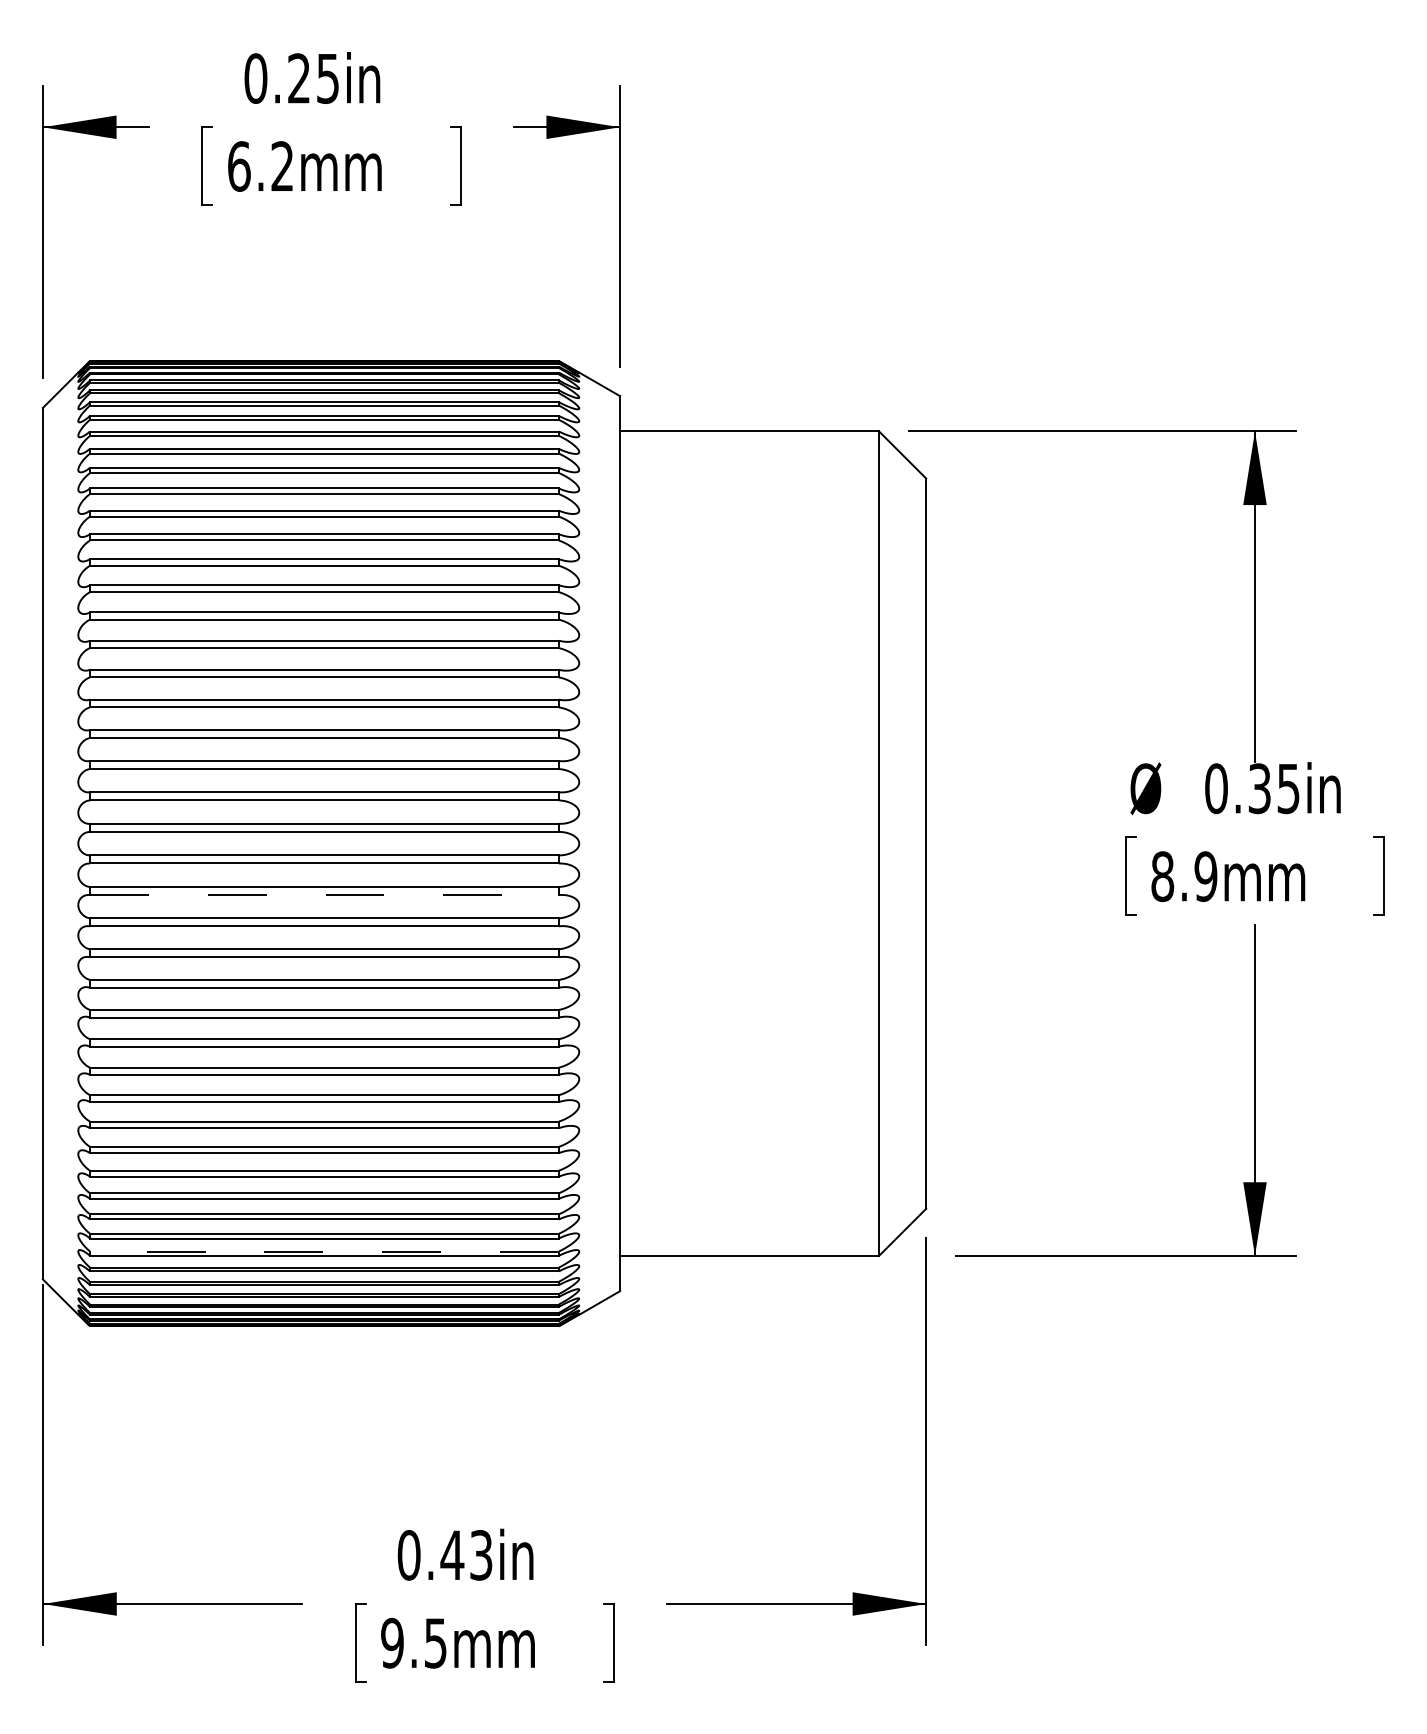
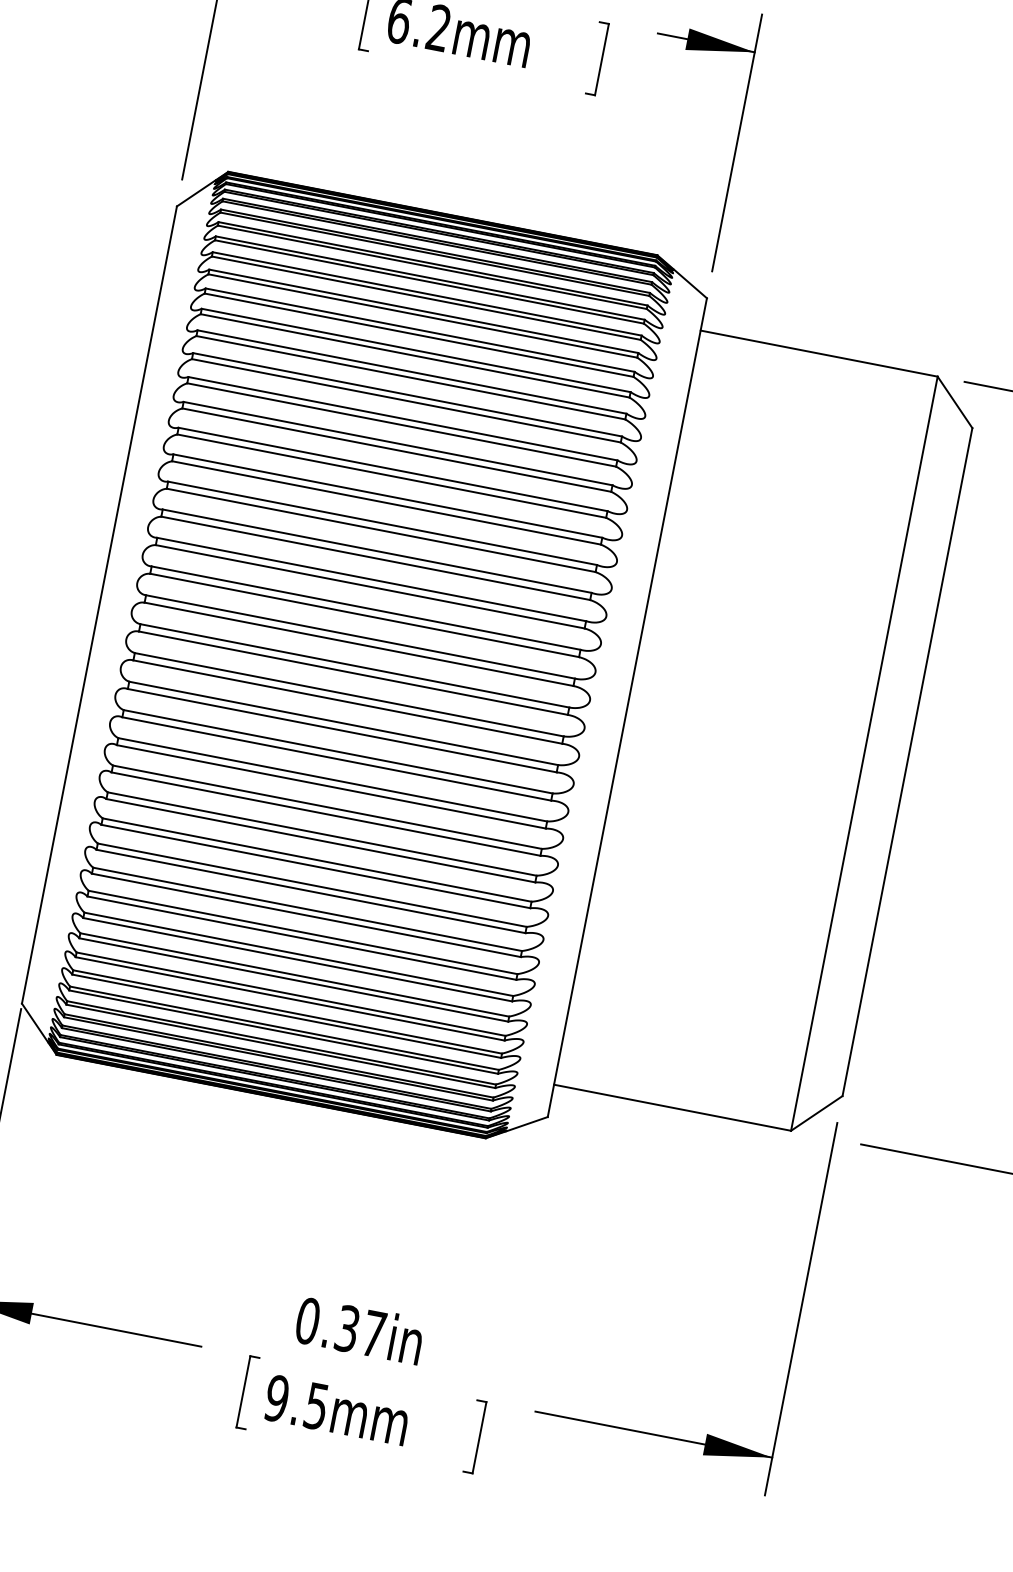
line: (324, 895) -> (347, 702), dashed -> solid
line: (323, 1251) -> (283, 1027), dashed -> solid
text: (466, 1555) -> (360, 1331), 0.43in -> 0.37in

